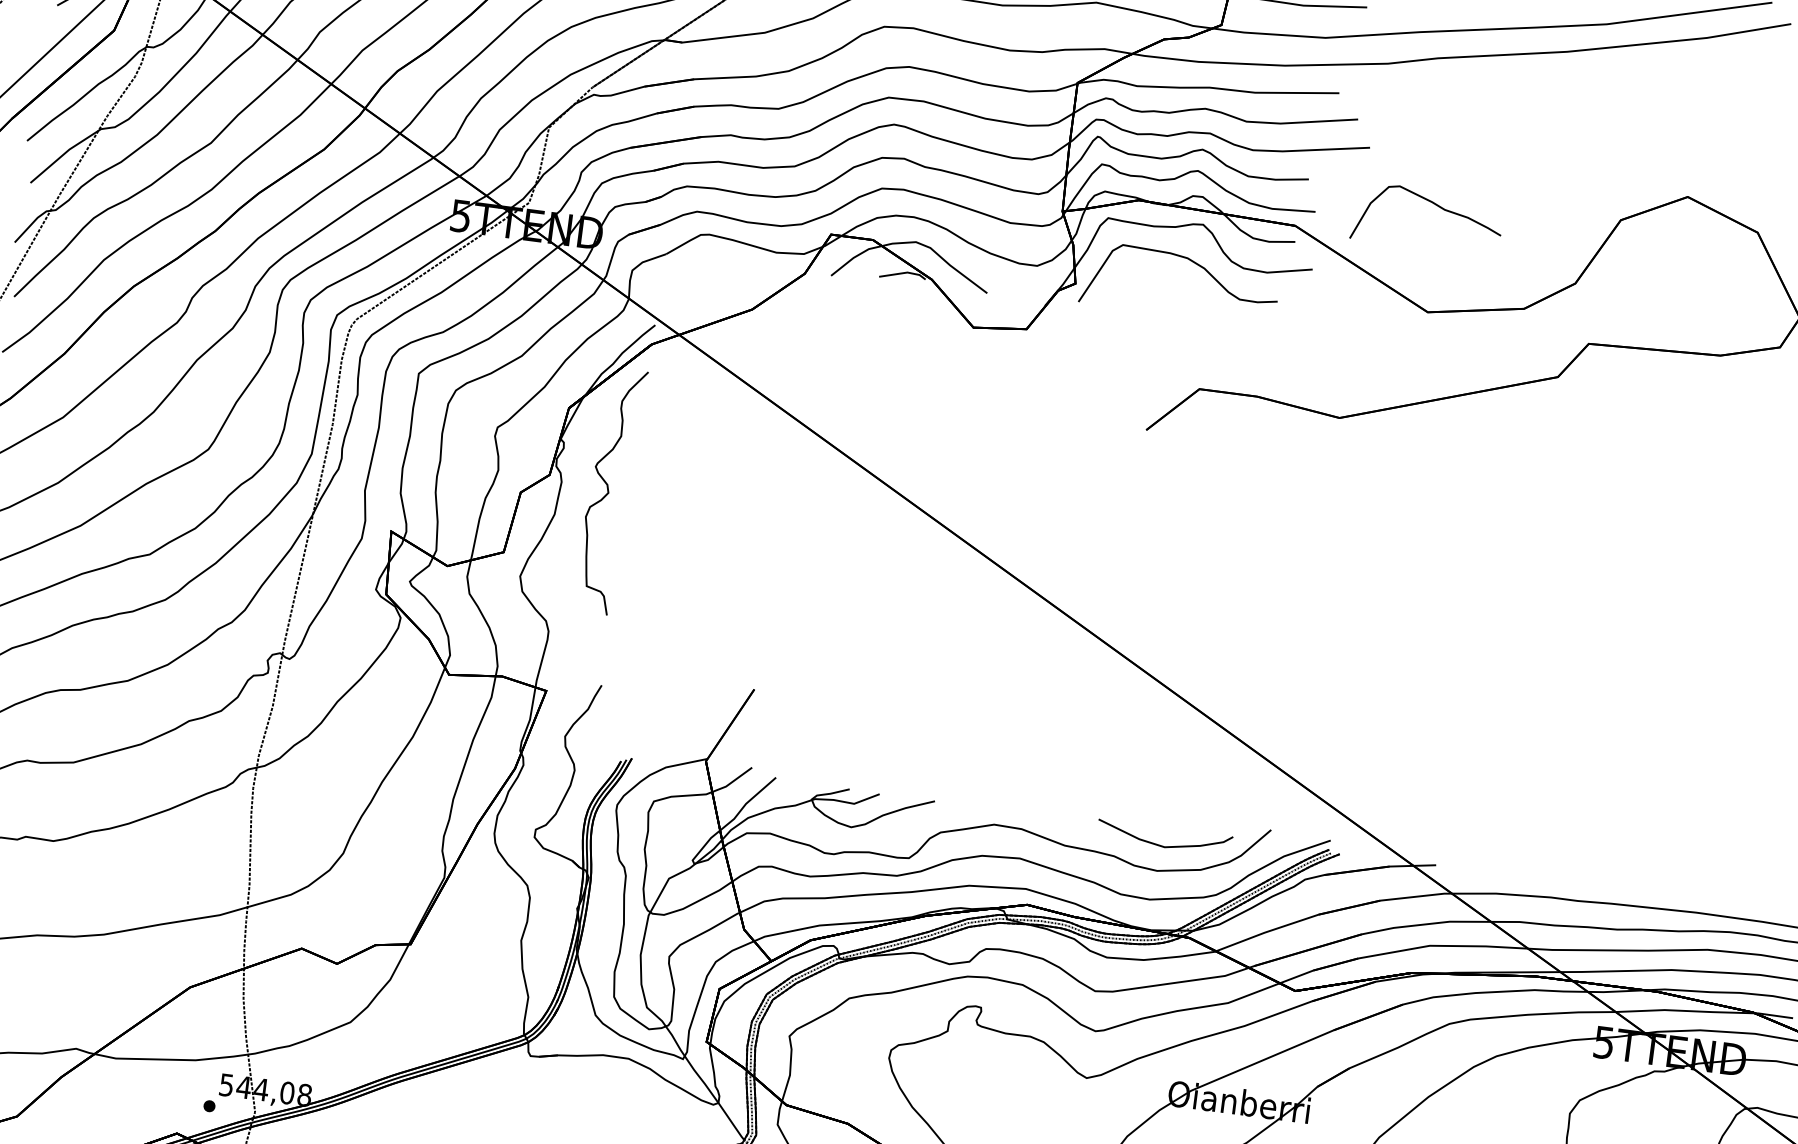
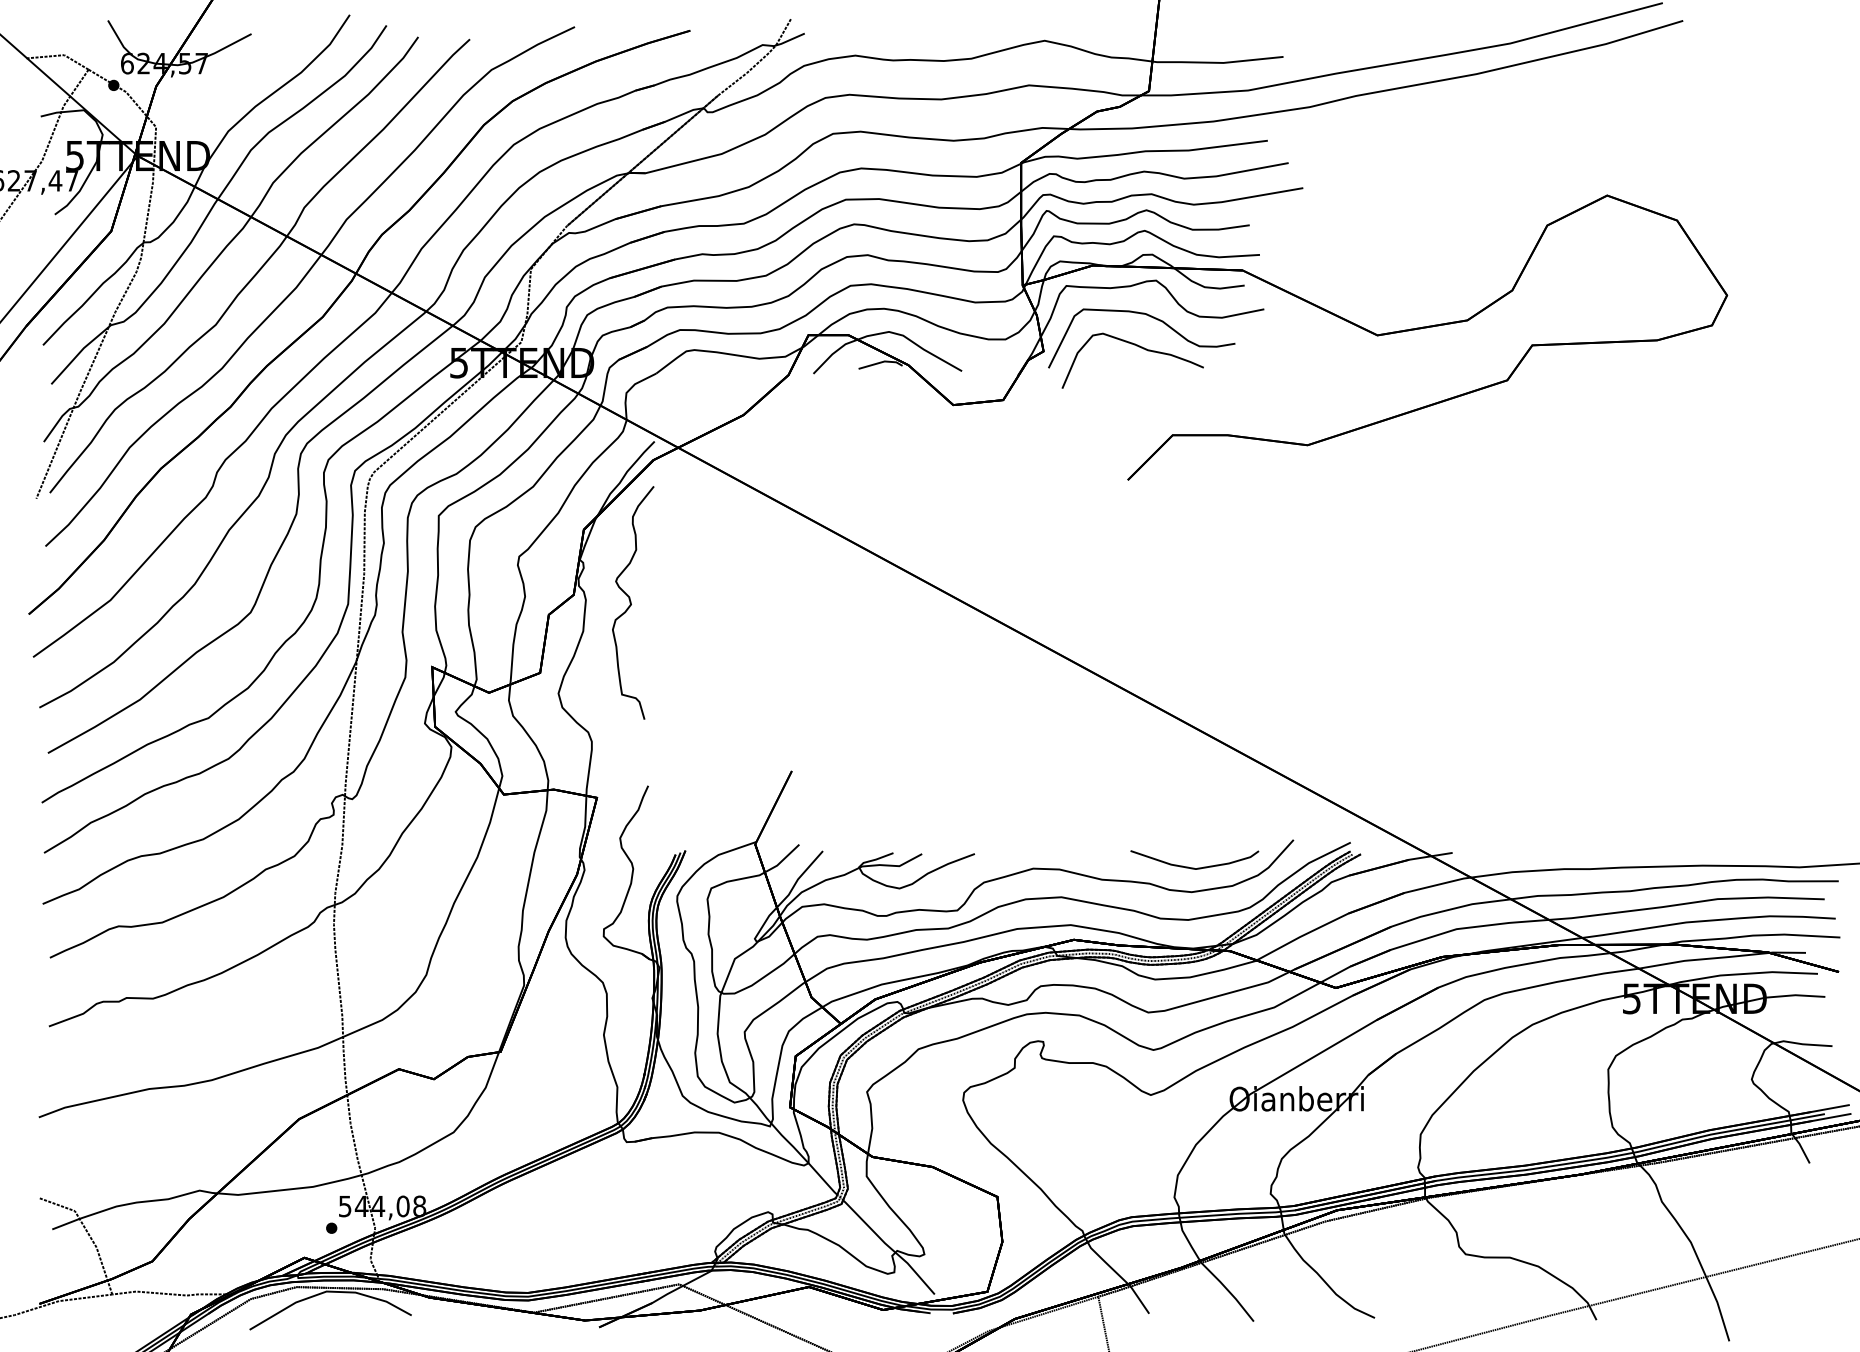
part: (1435, 205) -> (1138, 347), moved

